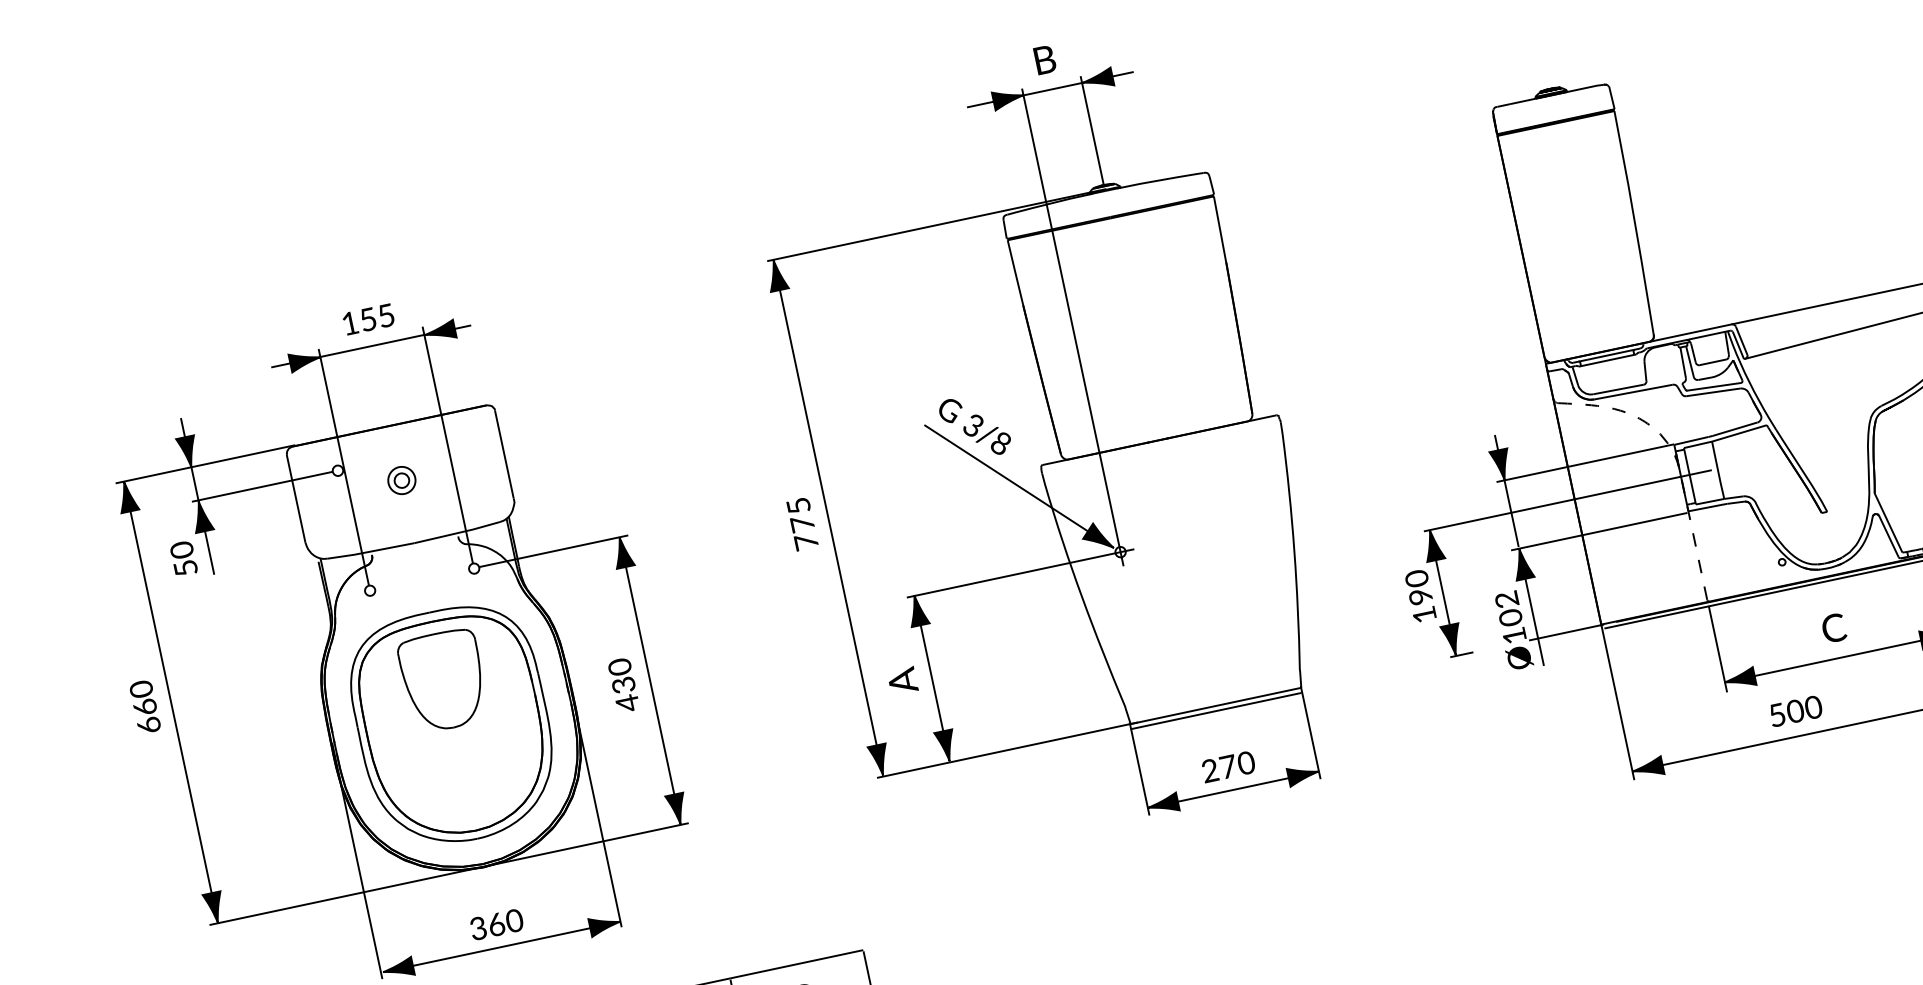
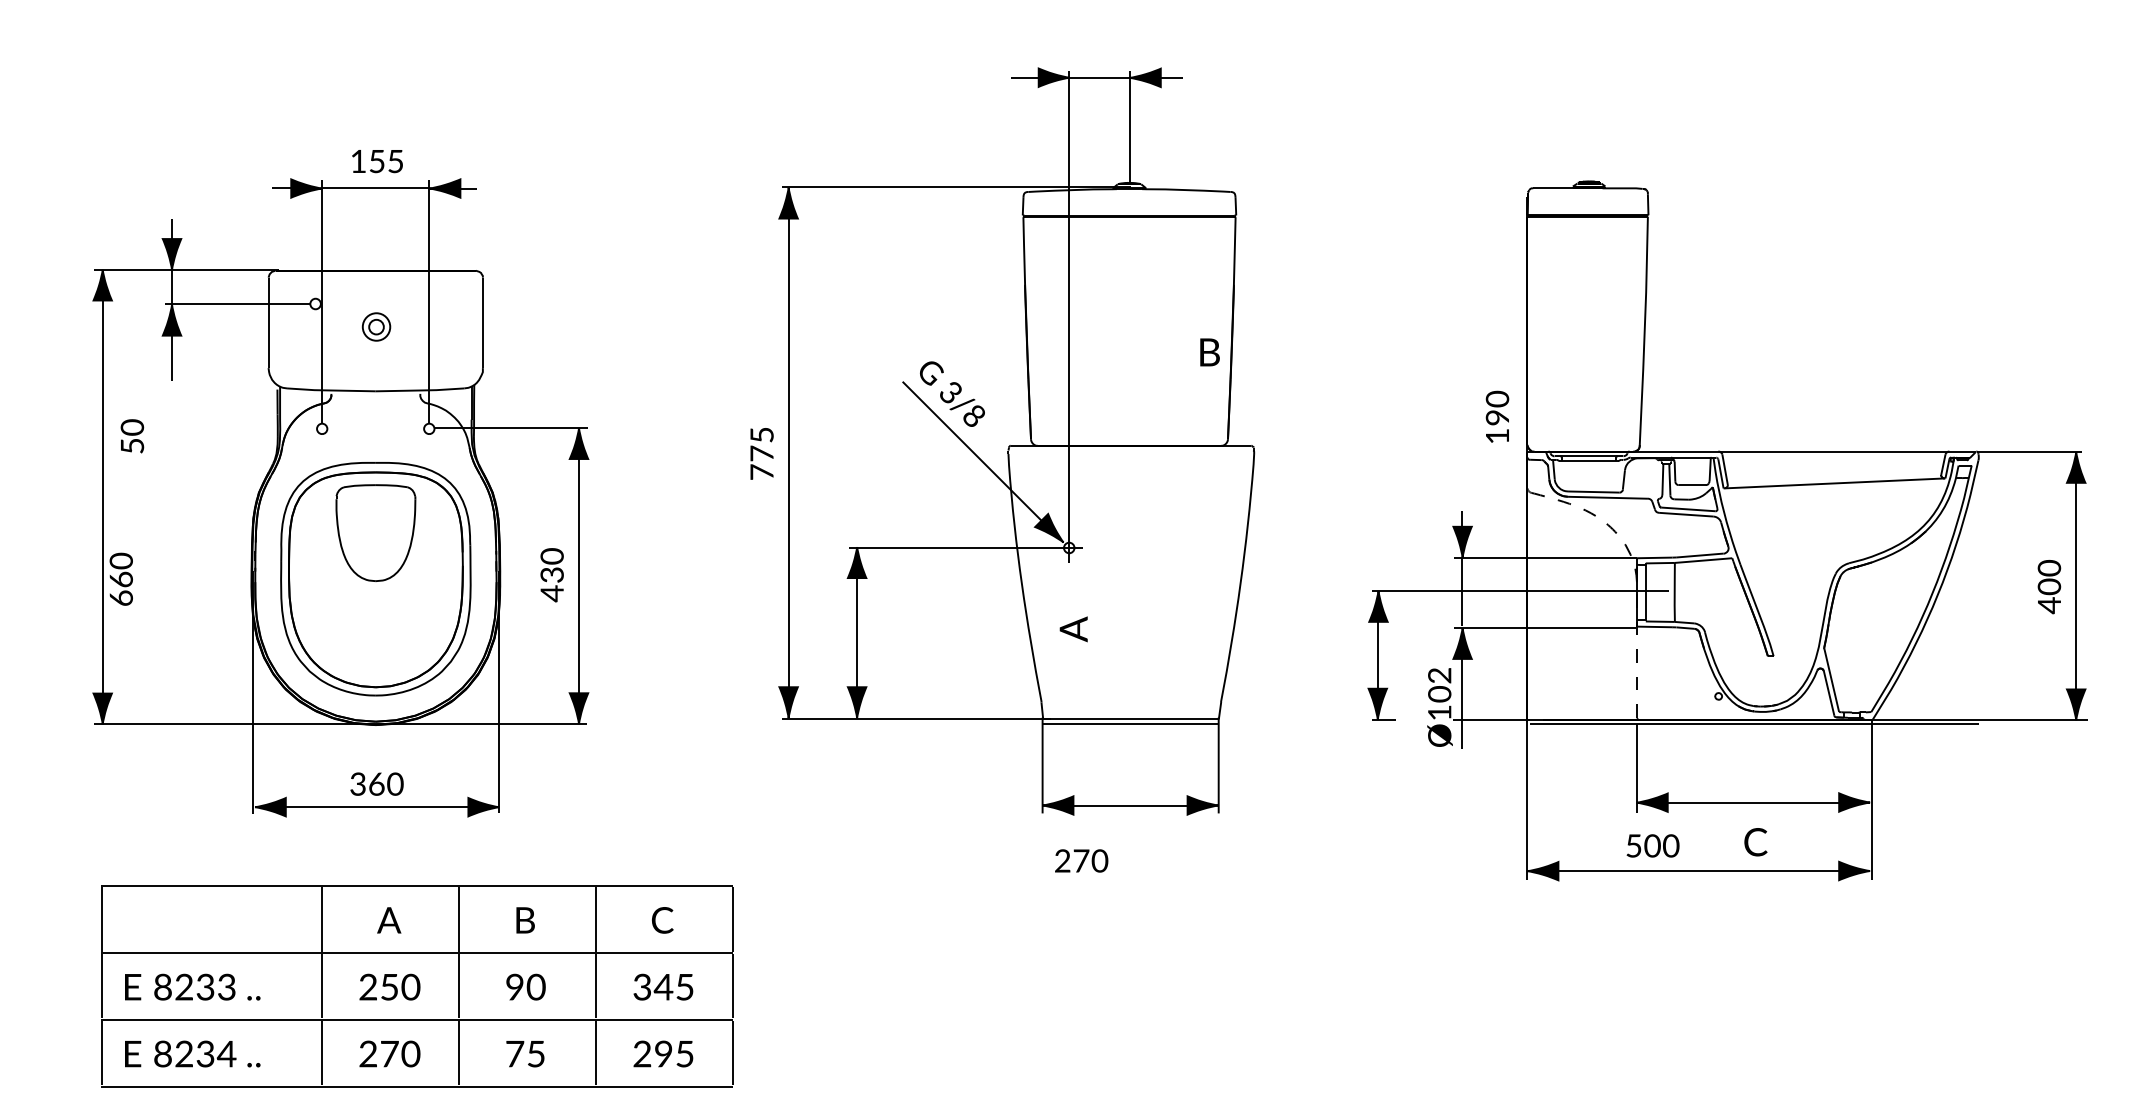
text: (1044, 60) -> (1209, 352), moved
text: (183, 558) -> (132, 436), moved
text: (1420, 595) -> (1497, 416), moved
text: (1833, 628) -> (1755, 842), moved
text: (902, 681) -> (1073, 629), moved
text: (144, 706) -> (120, 578), moved
text: (1795, 710) -> (1652, 845), moved
text: (1228, 766) -> (1081, 860), moved

